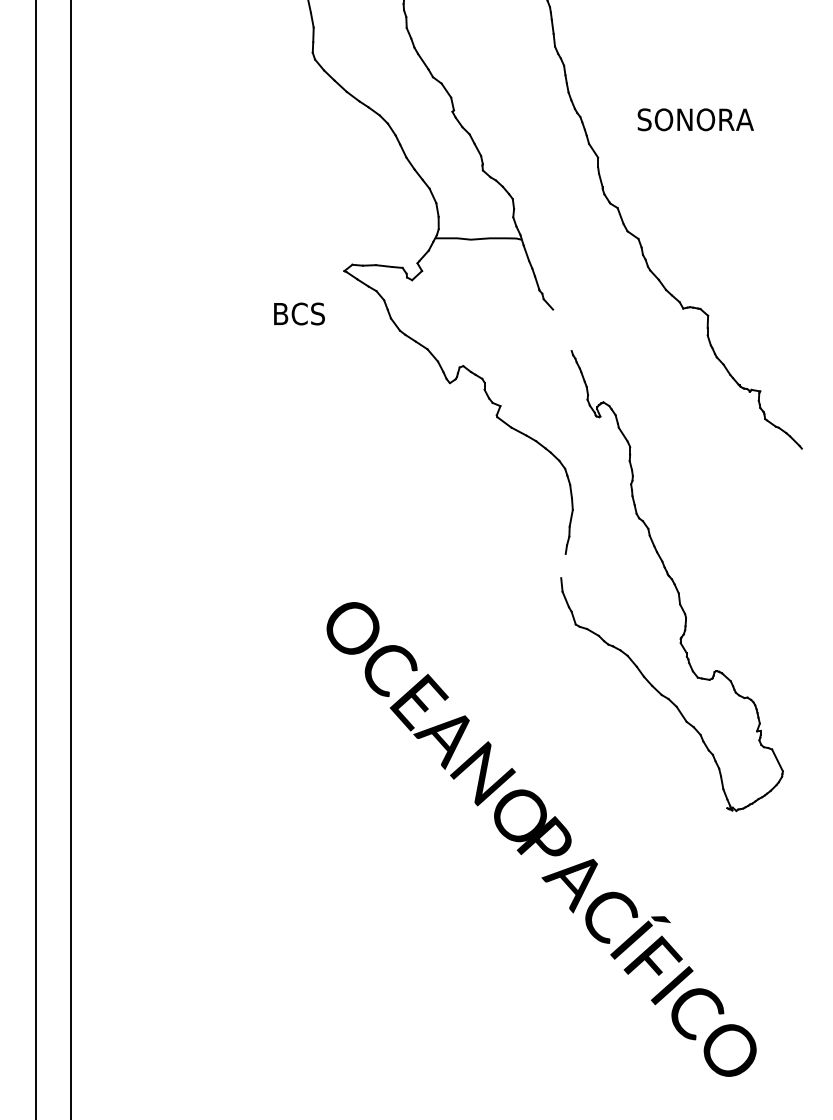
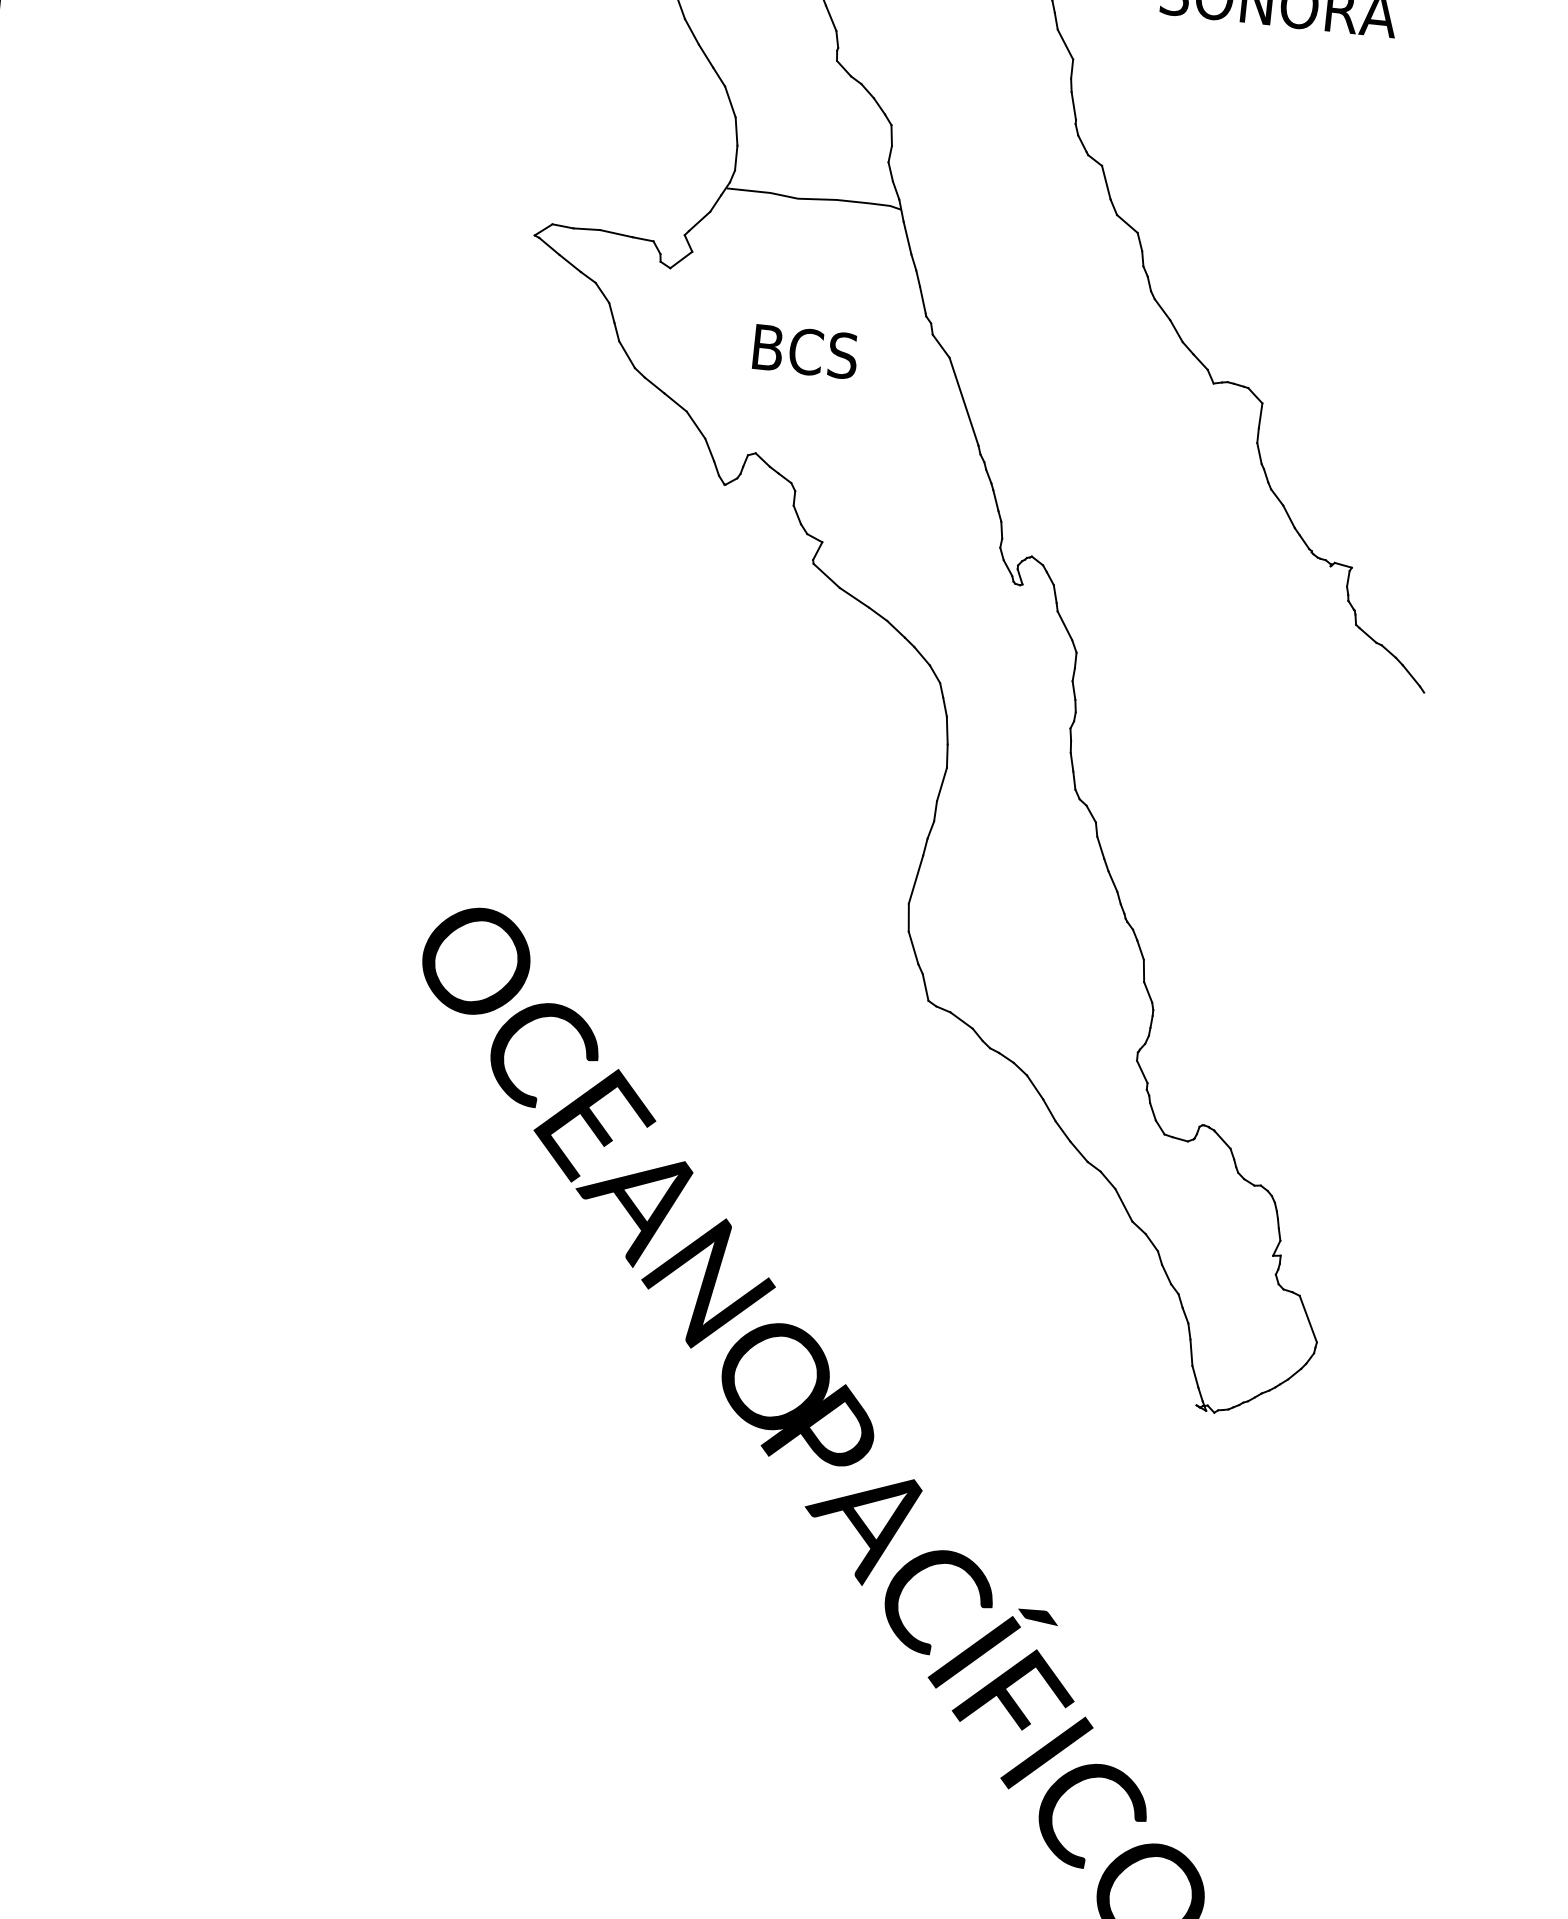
text: (299, 313) -> (805, 350), moved
line: (562, 330) -> (964, 402), added
line: (563, 565) -> (916, 878), added

